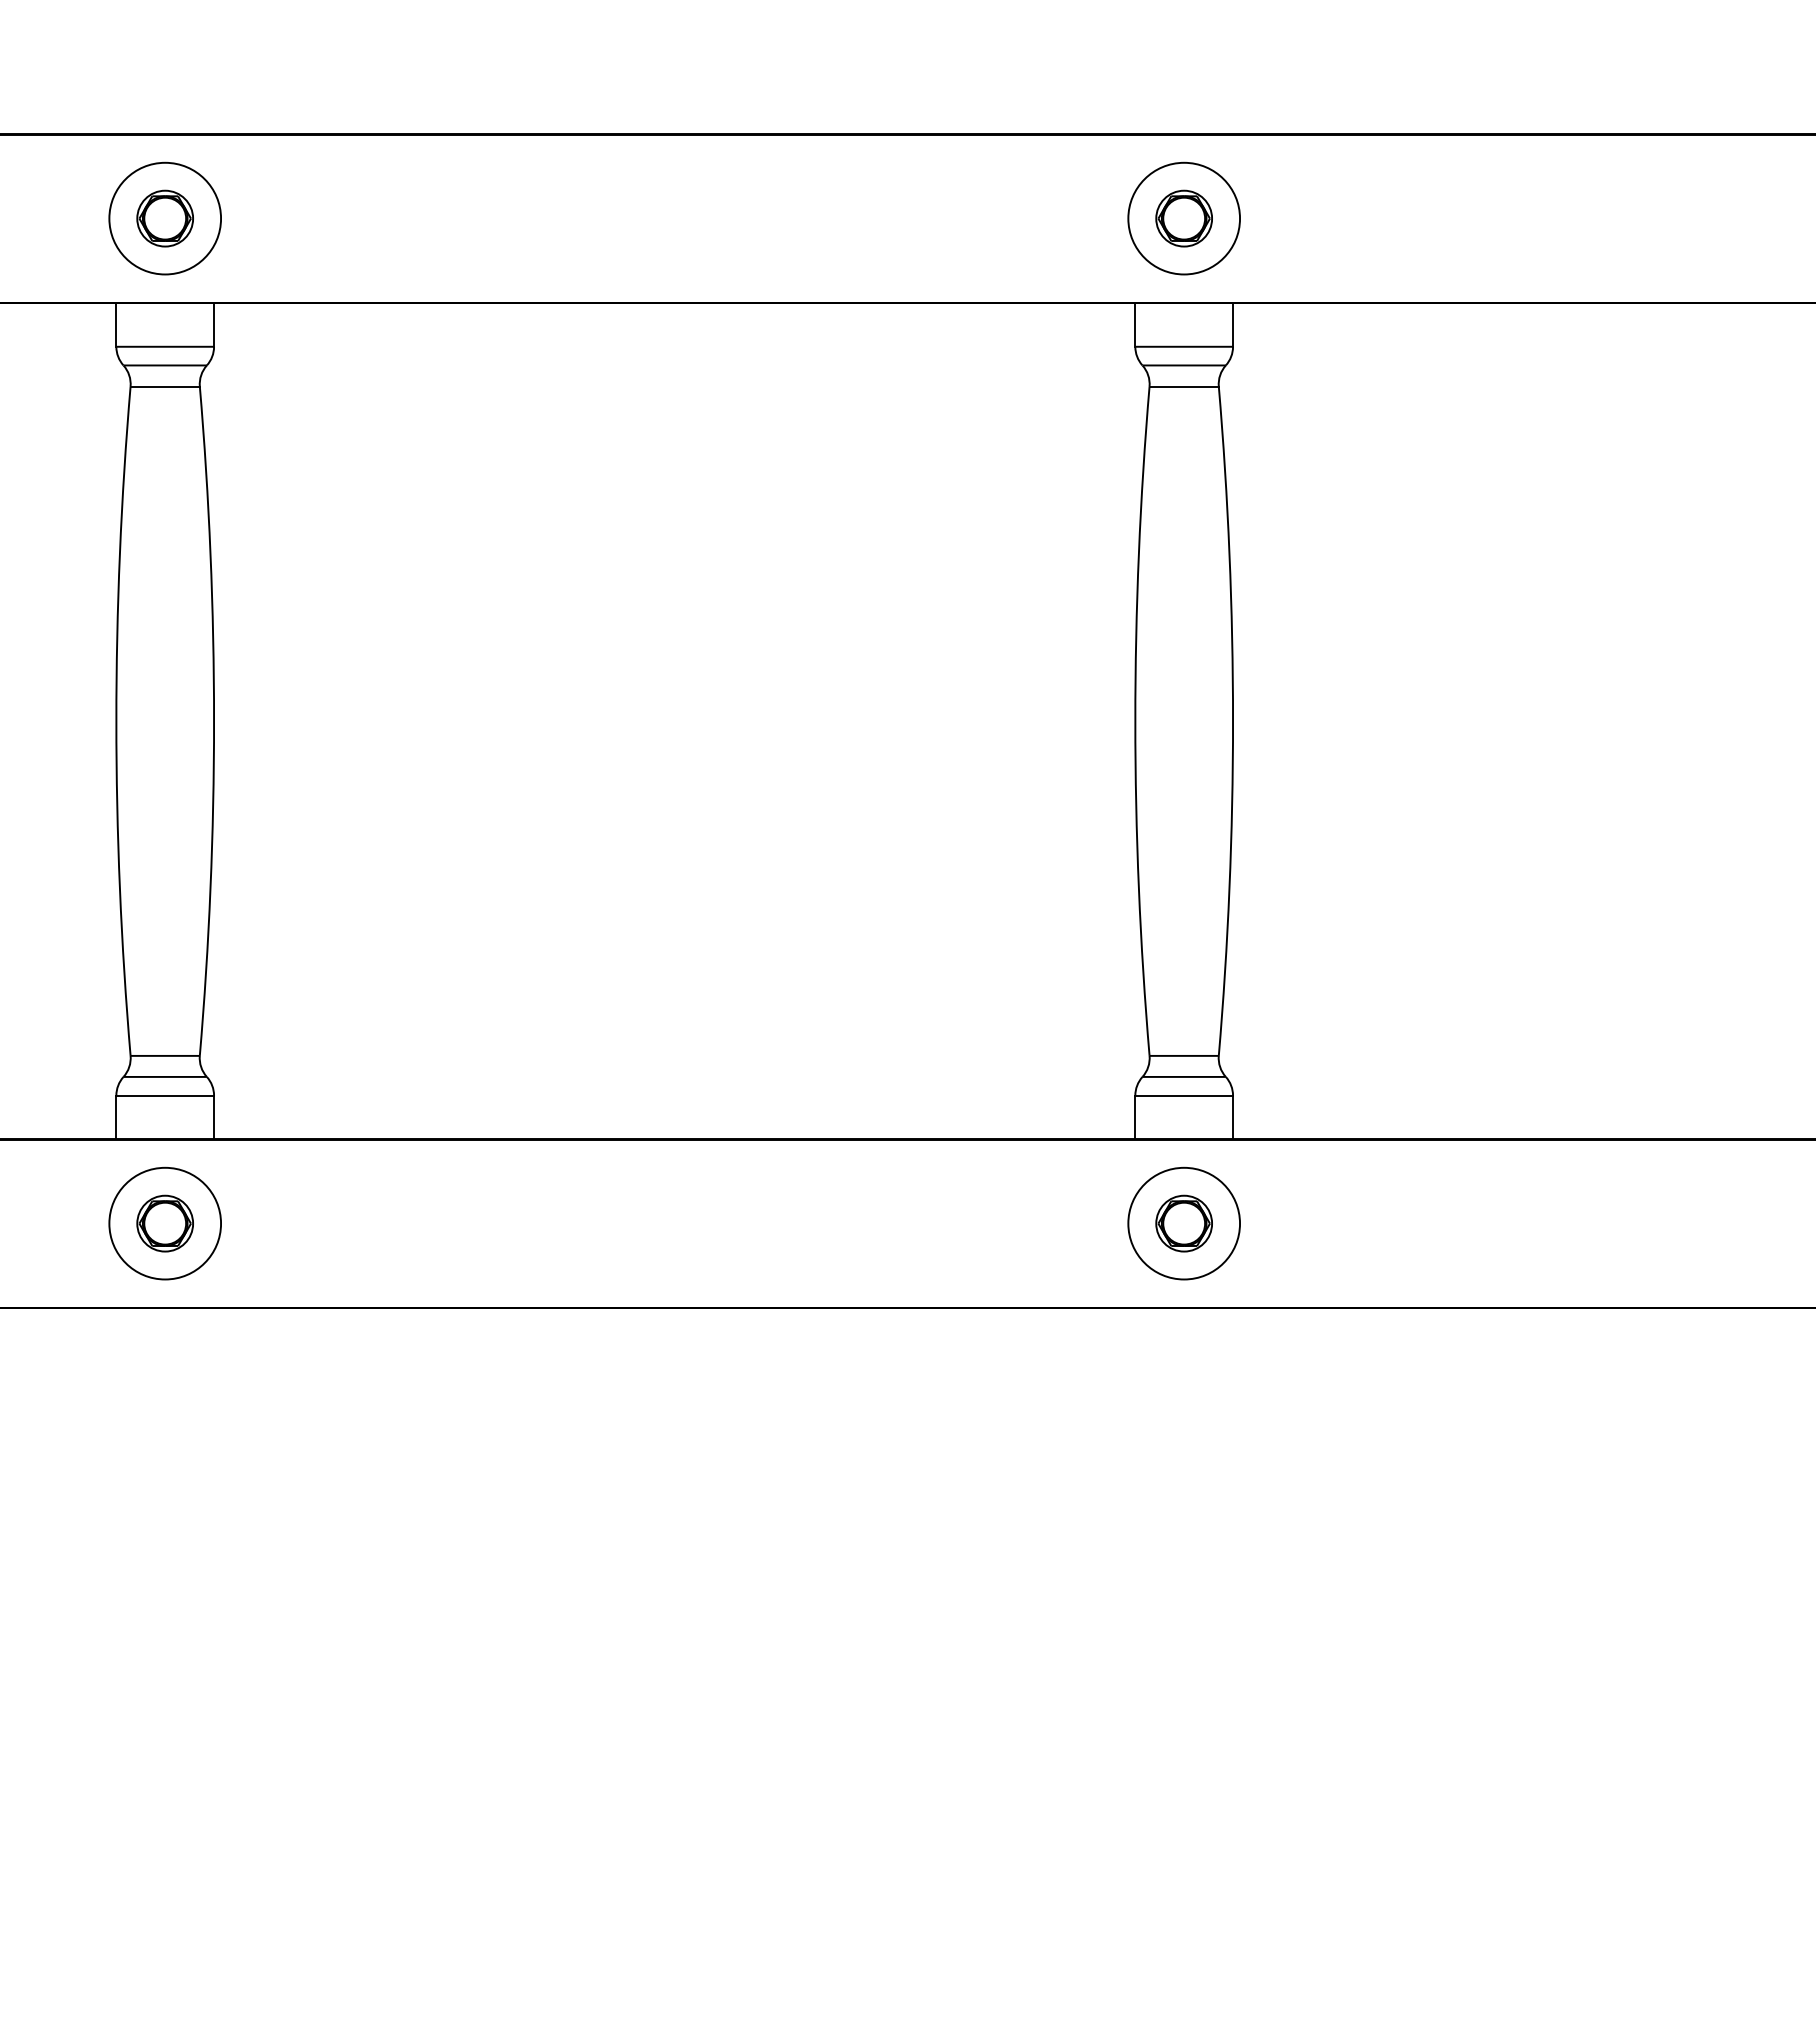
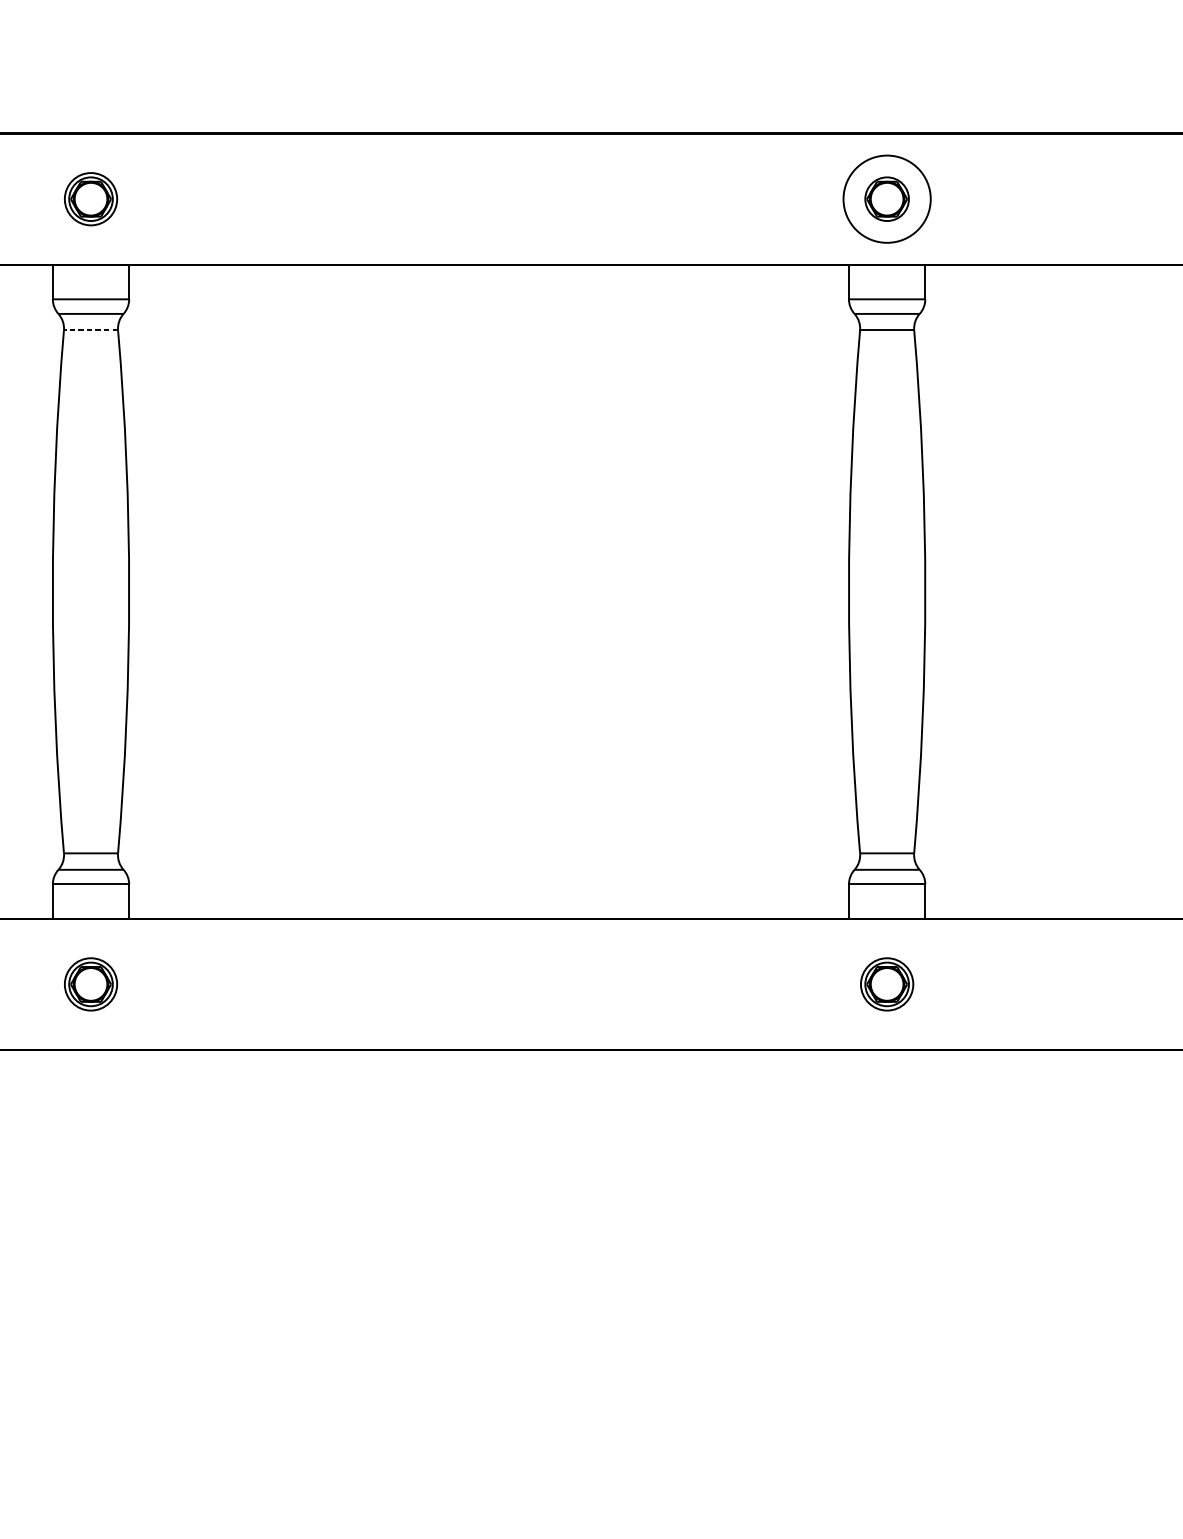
circle: (165, 218) -> (91, 199), size x0.6
line: (165, 386) -> (91, 330), solid -> dashed
circle: (165, 1223) -> (91, 984), size x0.6
circle: (1184, 1223) -> (887, 984), size x0.6

